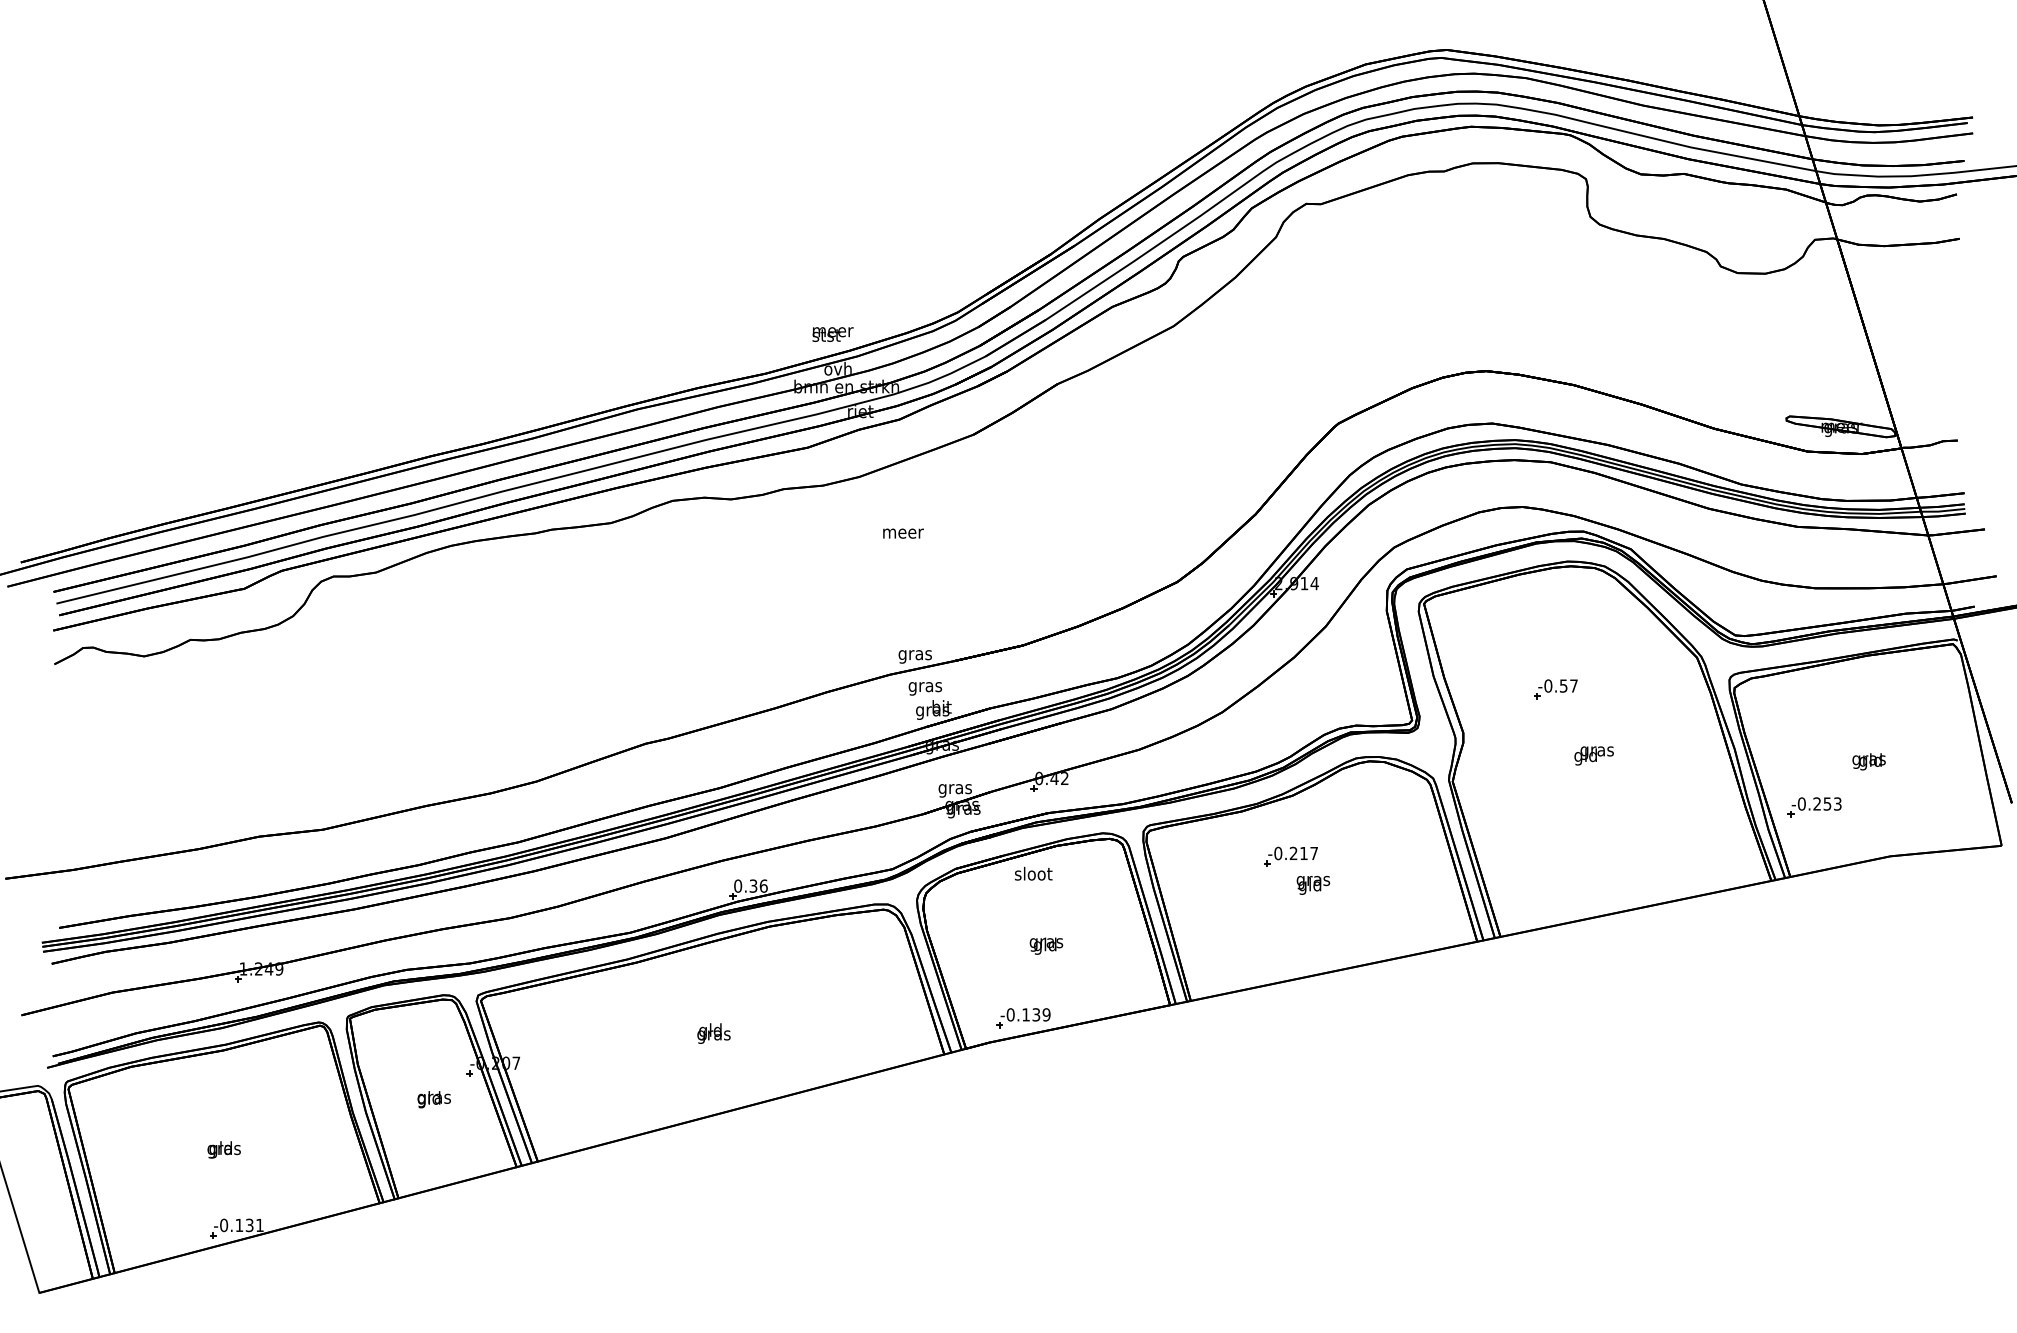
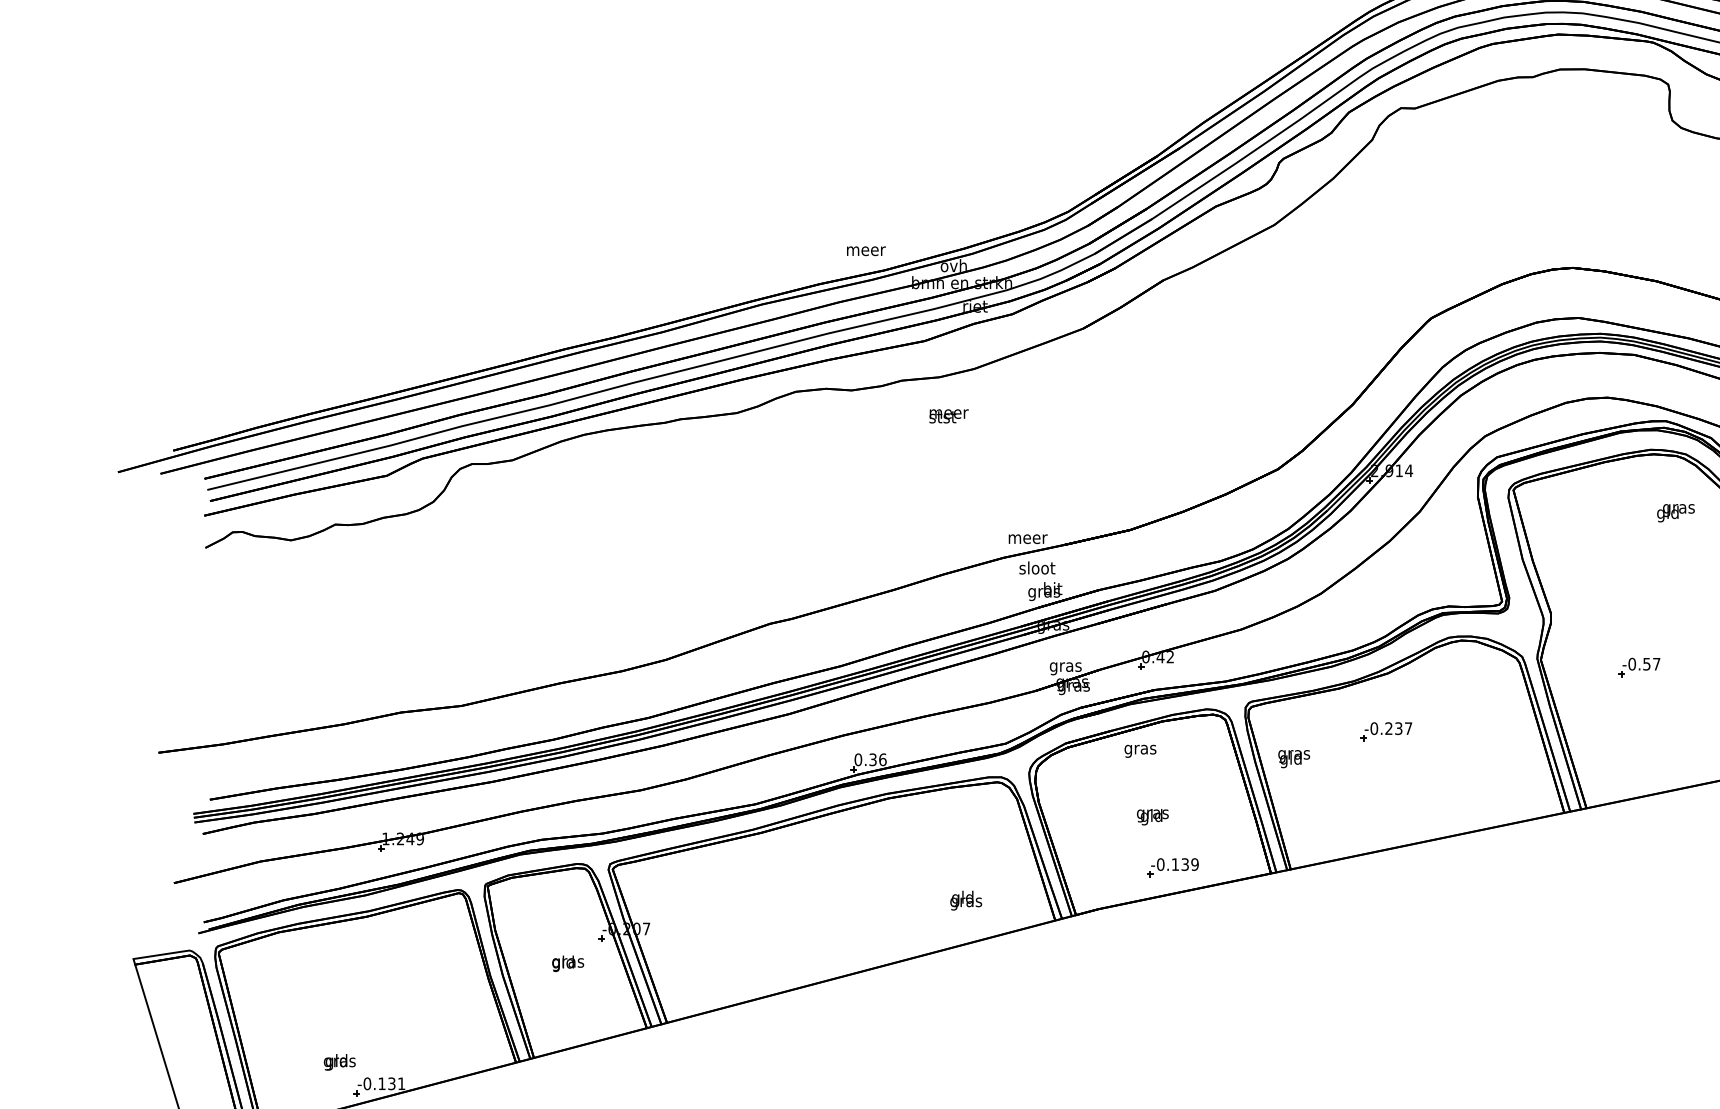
text: (832, 334) -> (948, 416), moved
text: (903, 533) -> (866, 251), moved
text: (915, 656) -> (1027, 540), gras -> meer
text: (925, 686) -> (1037, 569), gras -> sloot
part: (1555, 689) -> (1639, 667), moved
text: (1593, 755) -> (1675, 512), moved
text: (1303, 853) -> (1398, 728), -0.217 -> -0.237
text: (1033, 875) -> (1140, 749), sloot -> gras
text: (1313, 885) -> (1294, 759), moved
part: (1023, 1018) -> (1172, 868), moved
text: (713, 1033) -> (965, 900), moved
text: (223, 1149) -> (339, 1061), moved

